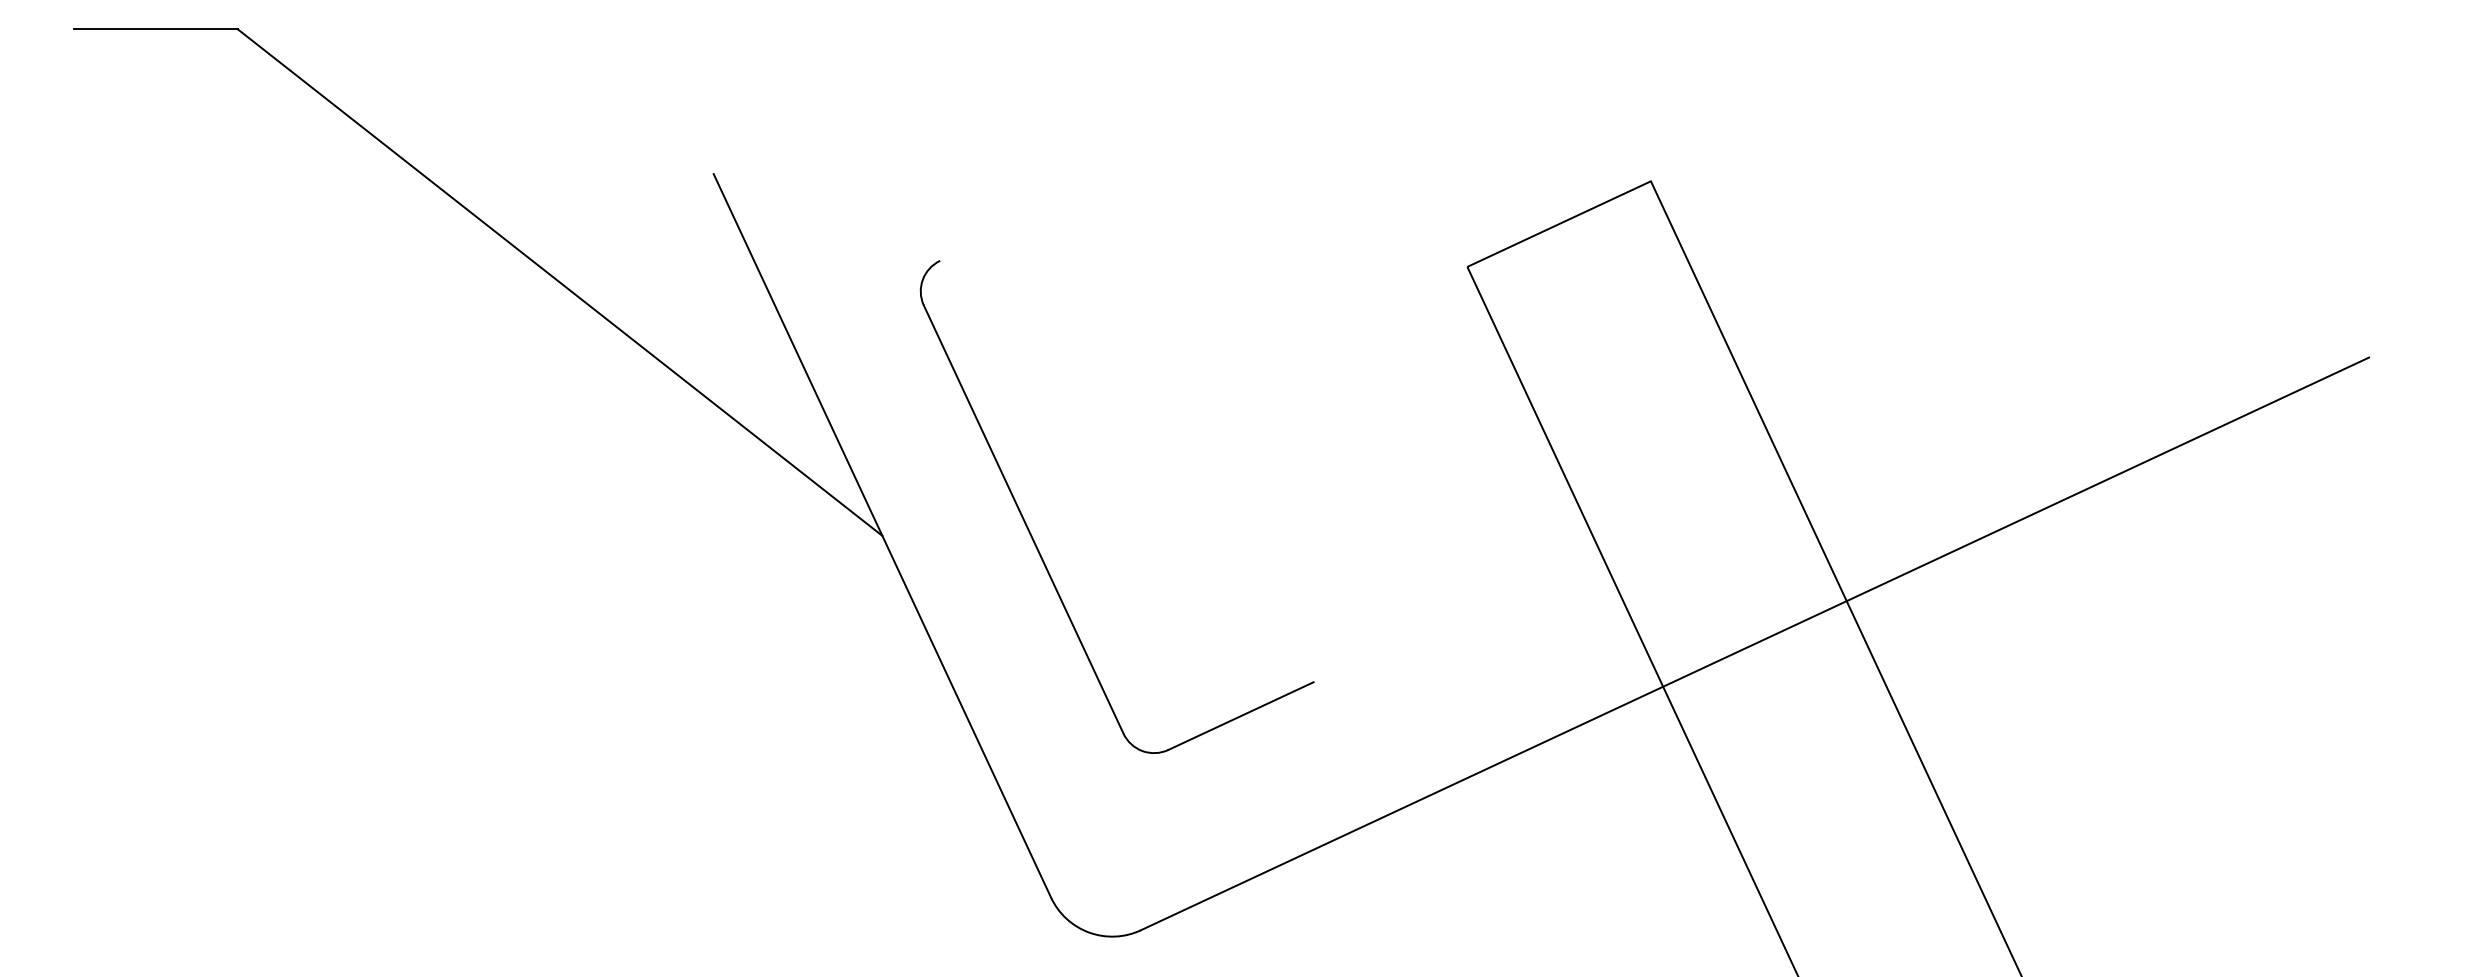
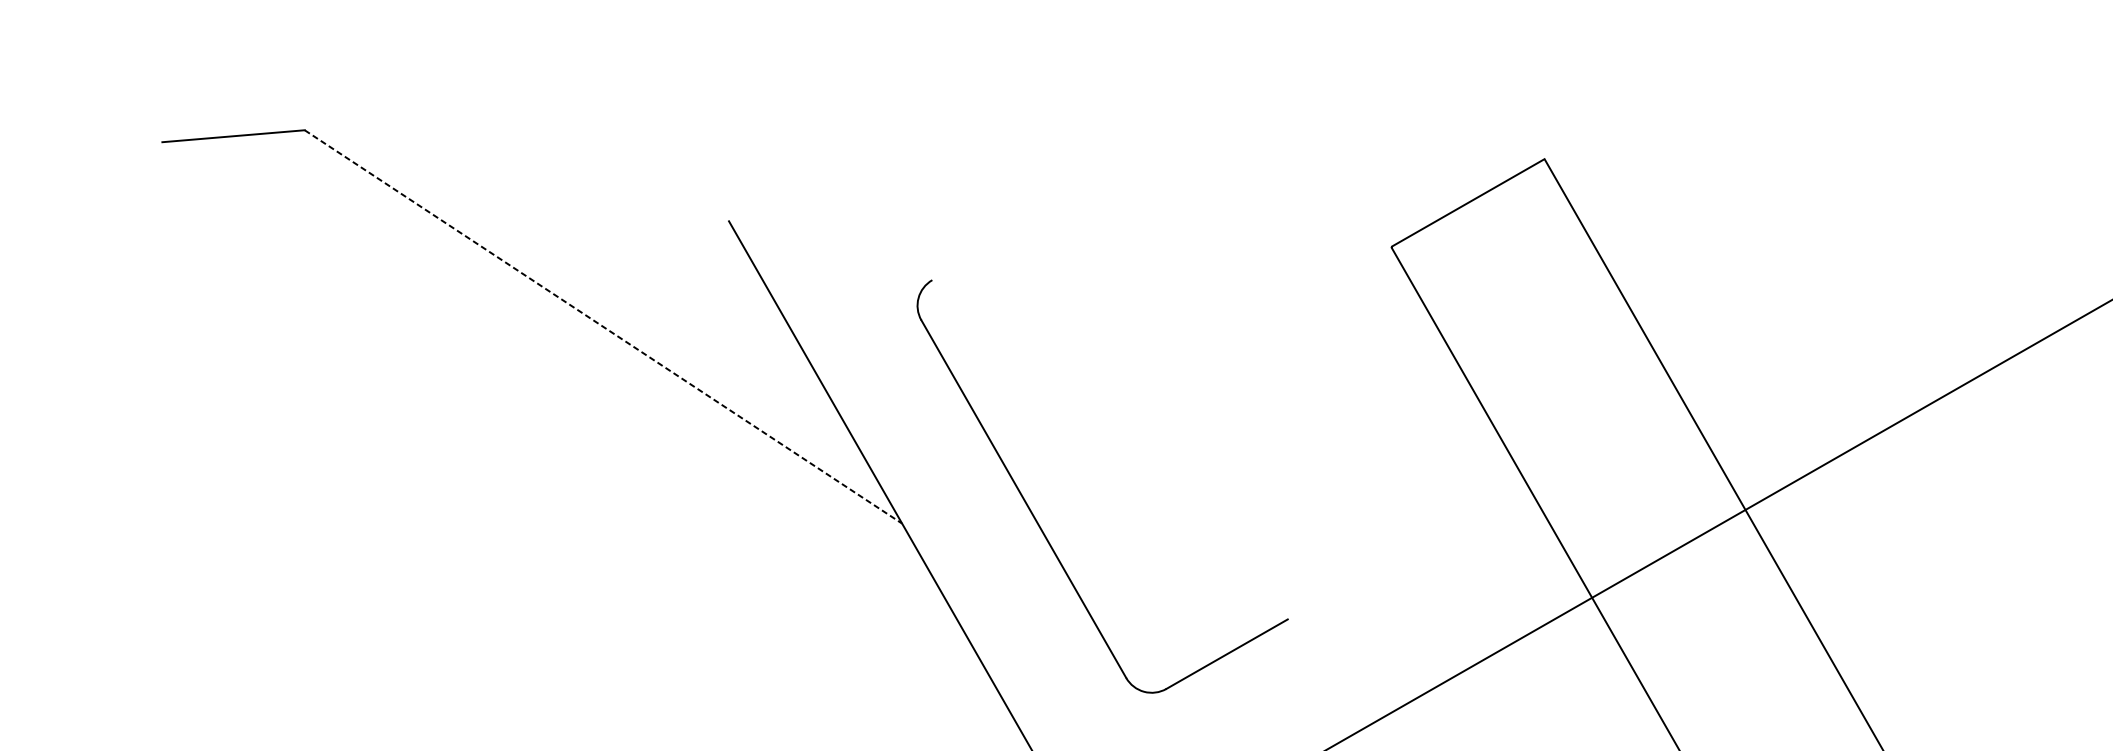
line: (560, 282) -> (603, 326), solid -> dashed

